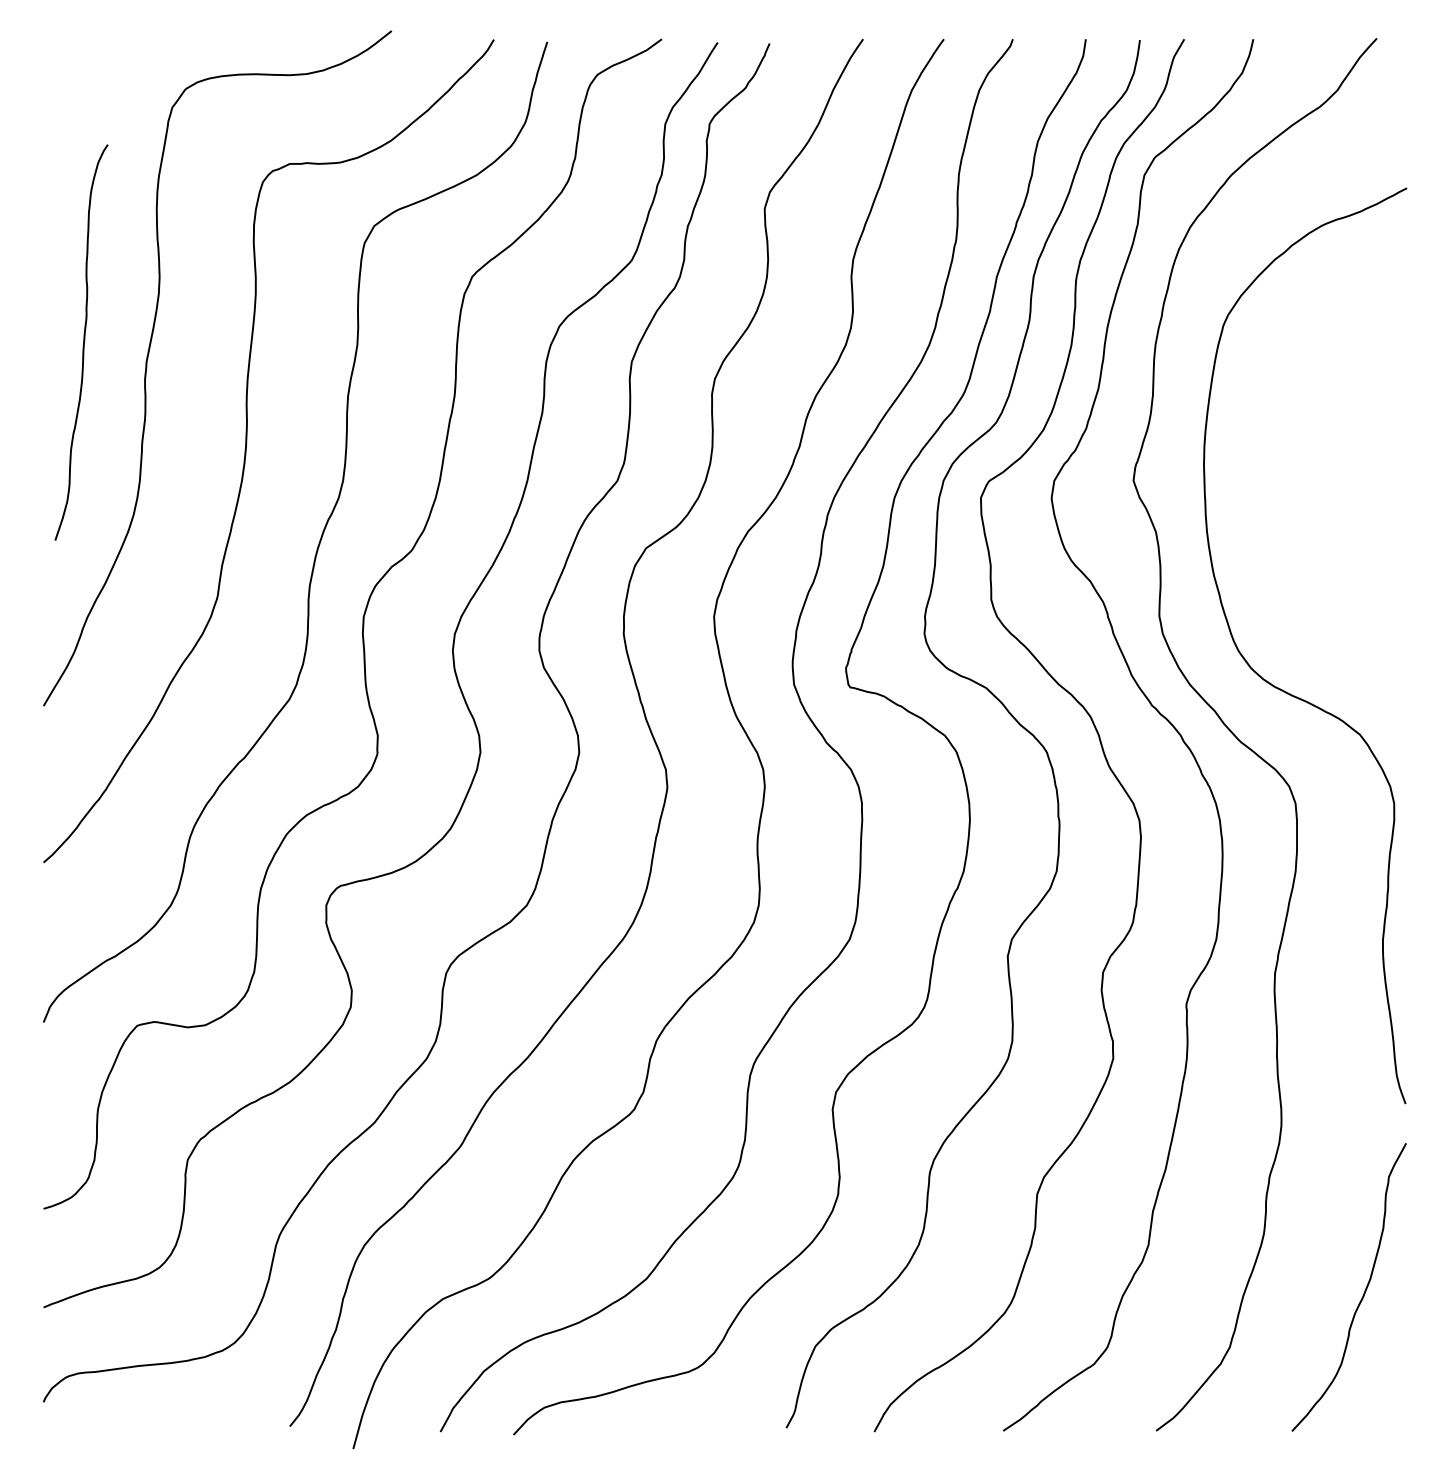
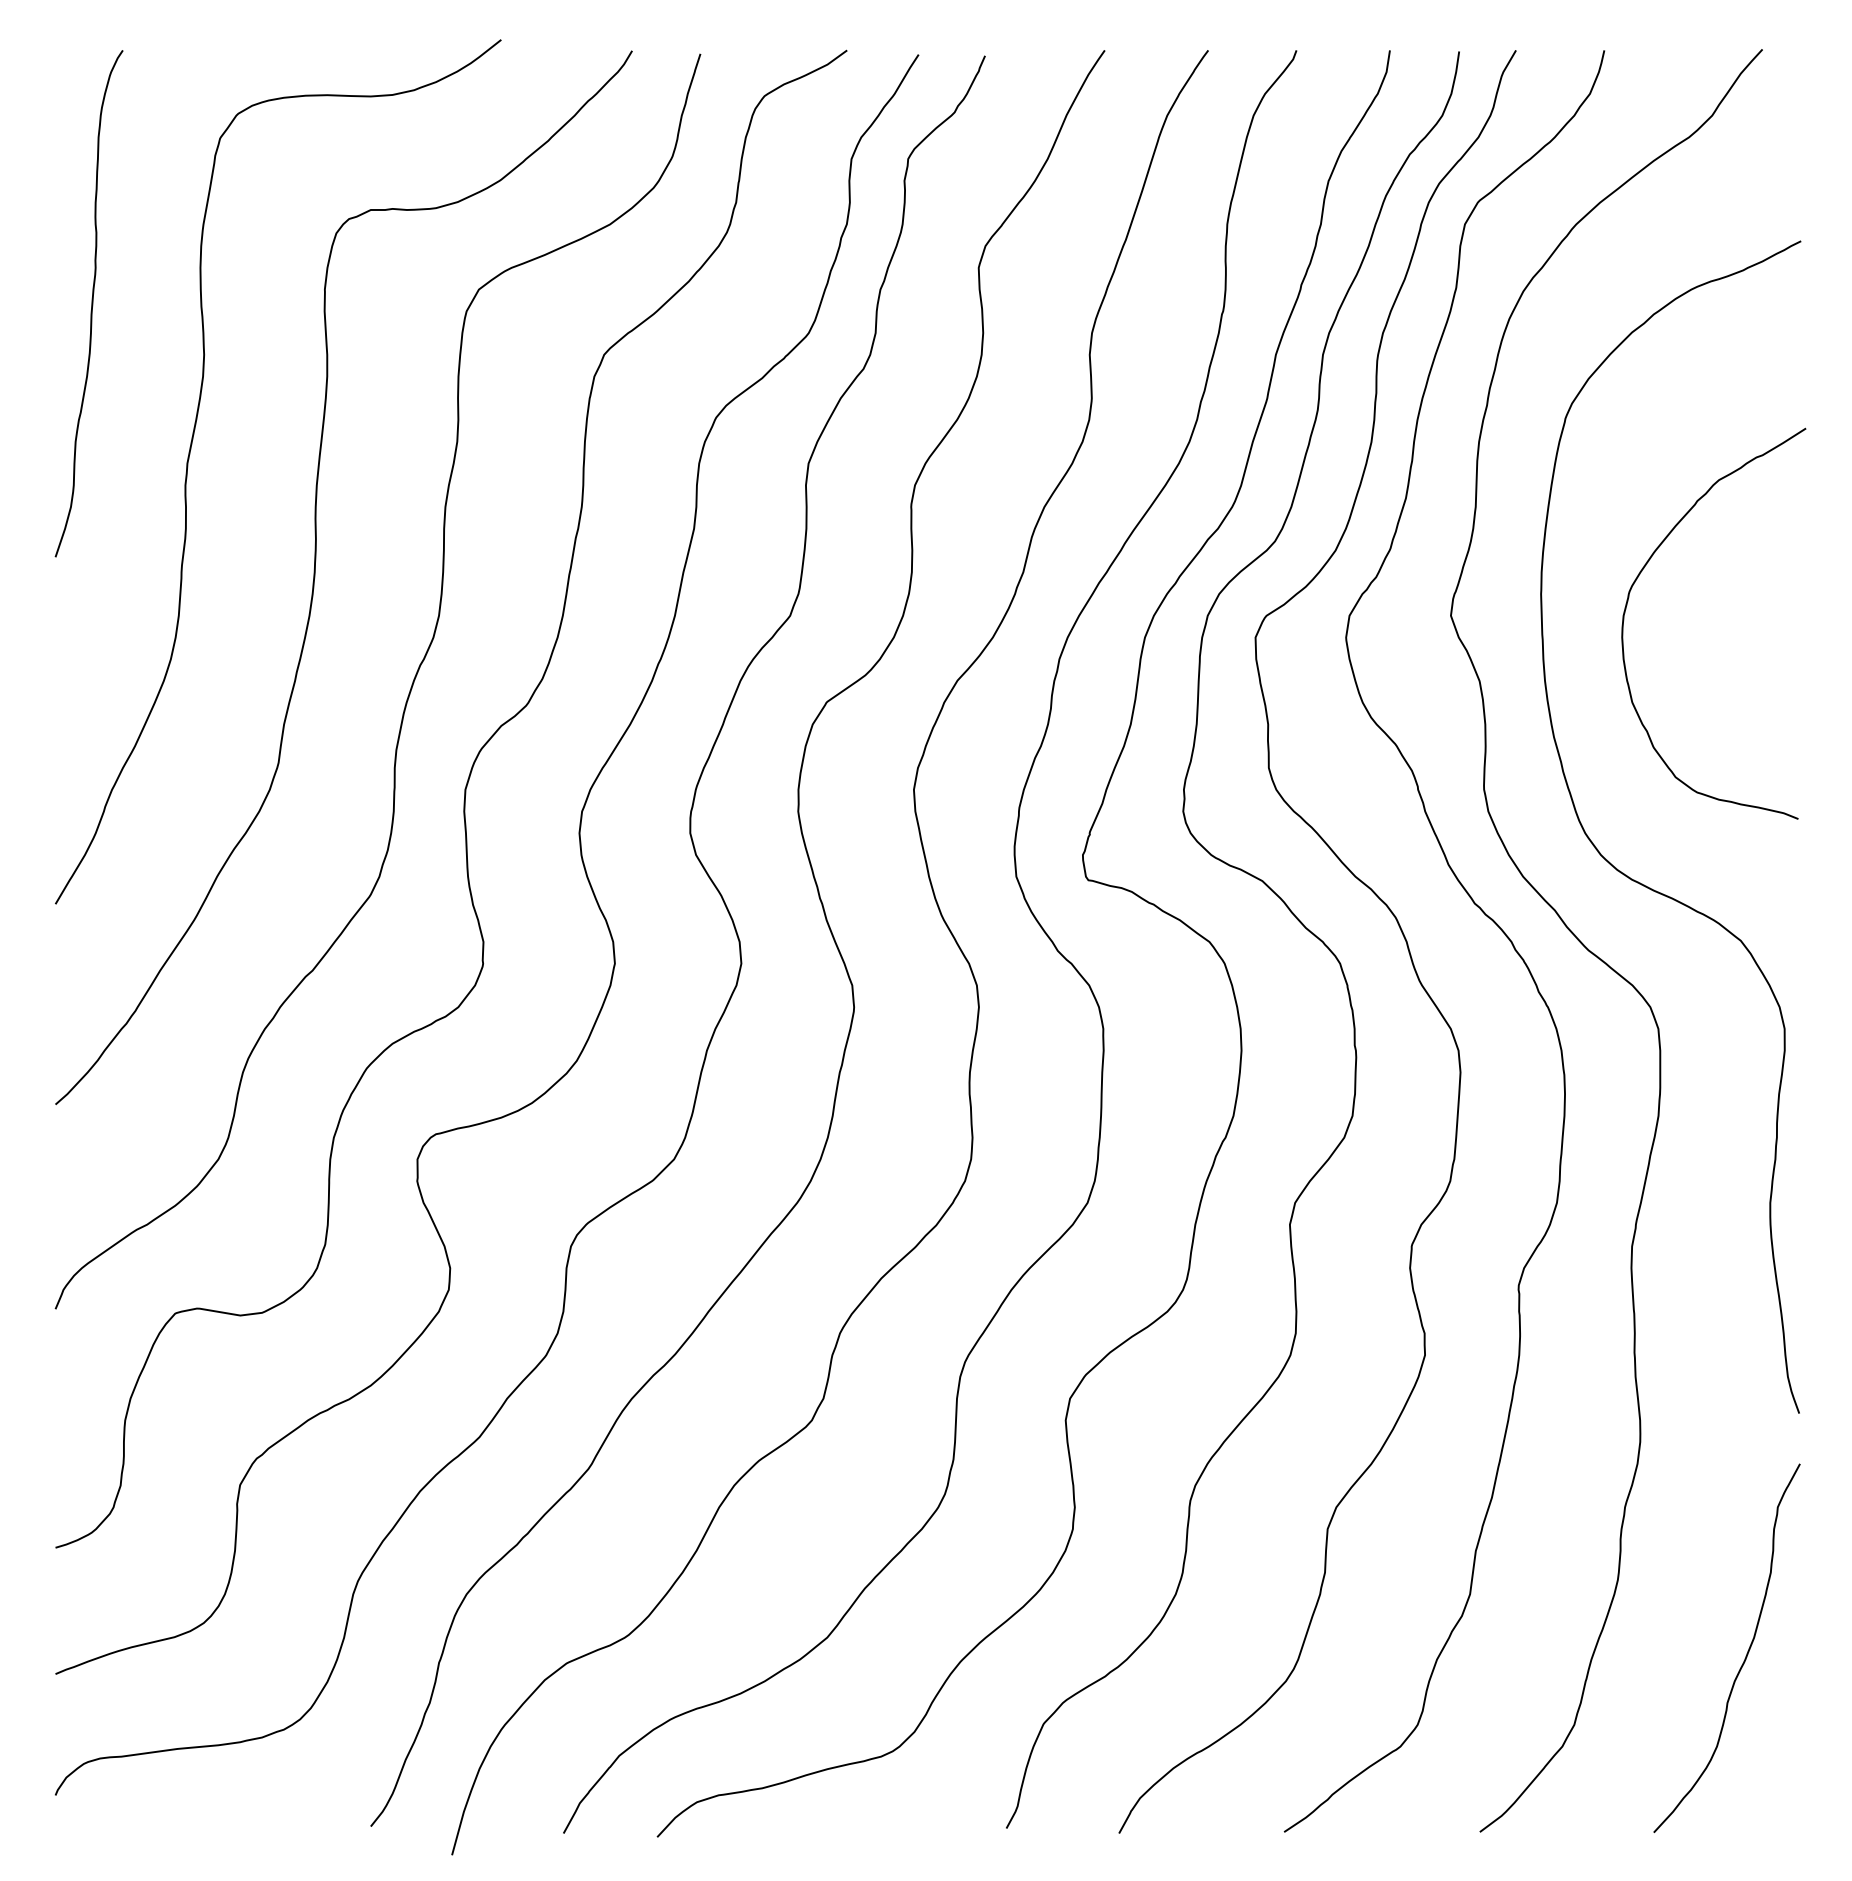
curve: (83, 342) -> (91, 303), moved
curve: (1272, 469) -> (1628, 601), added

